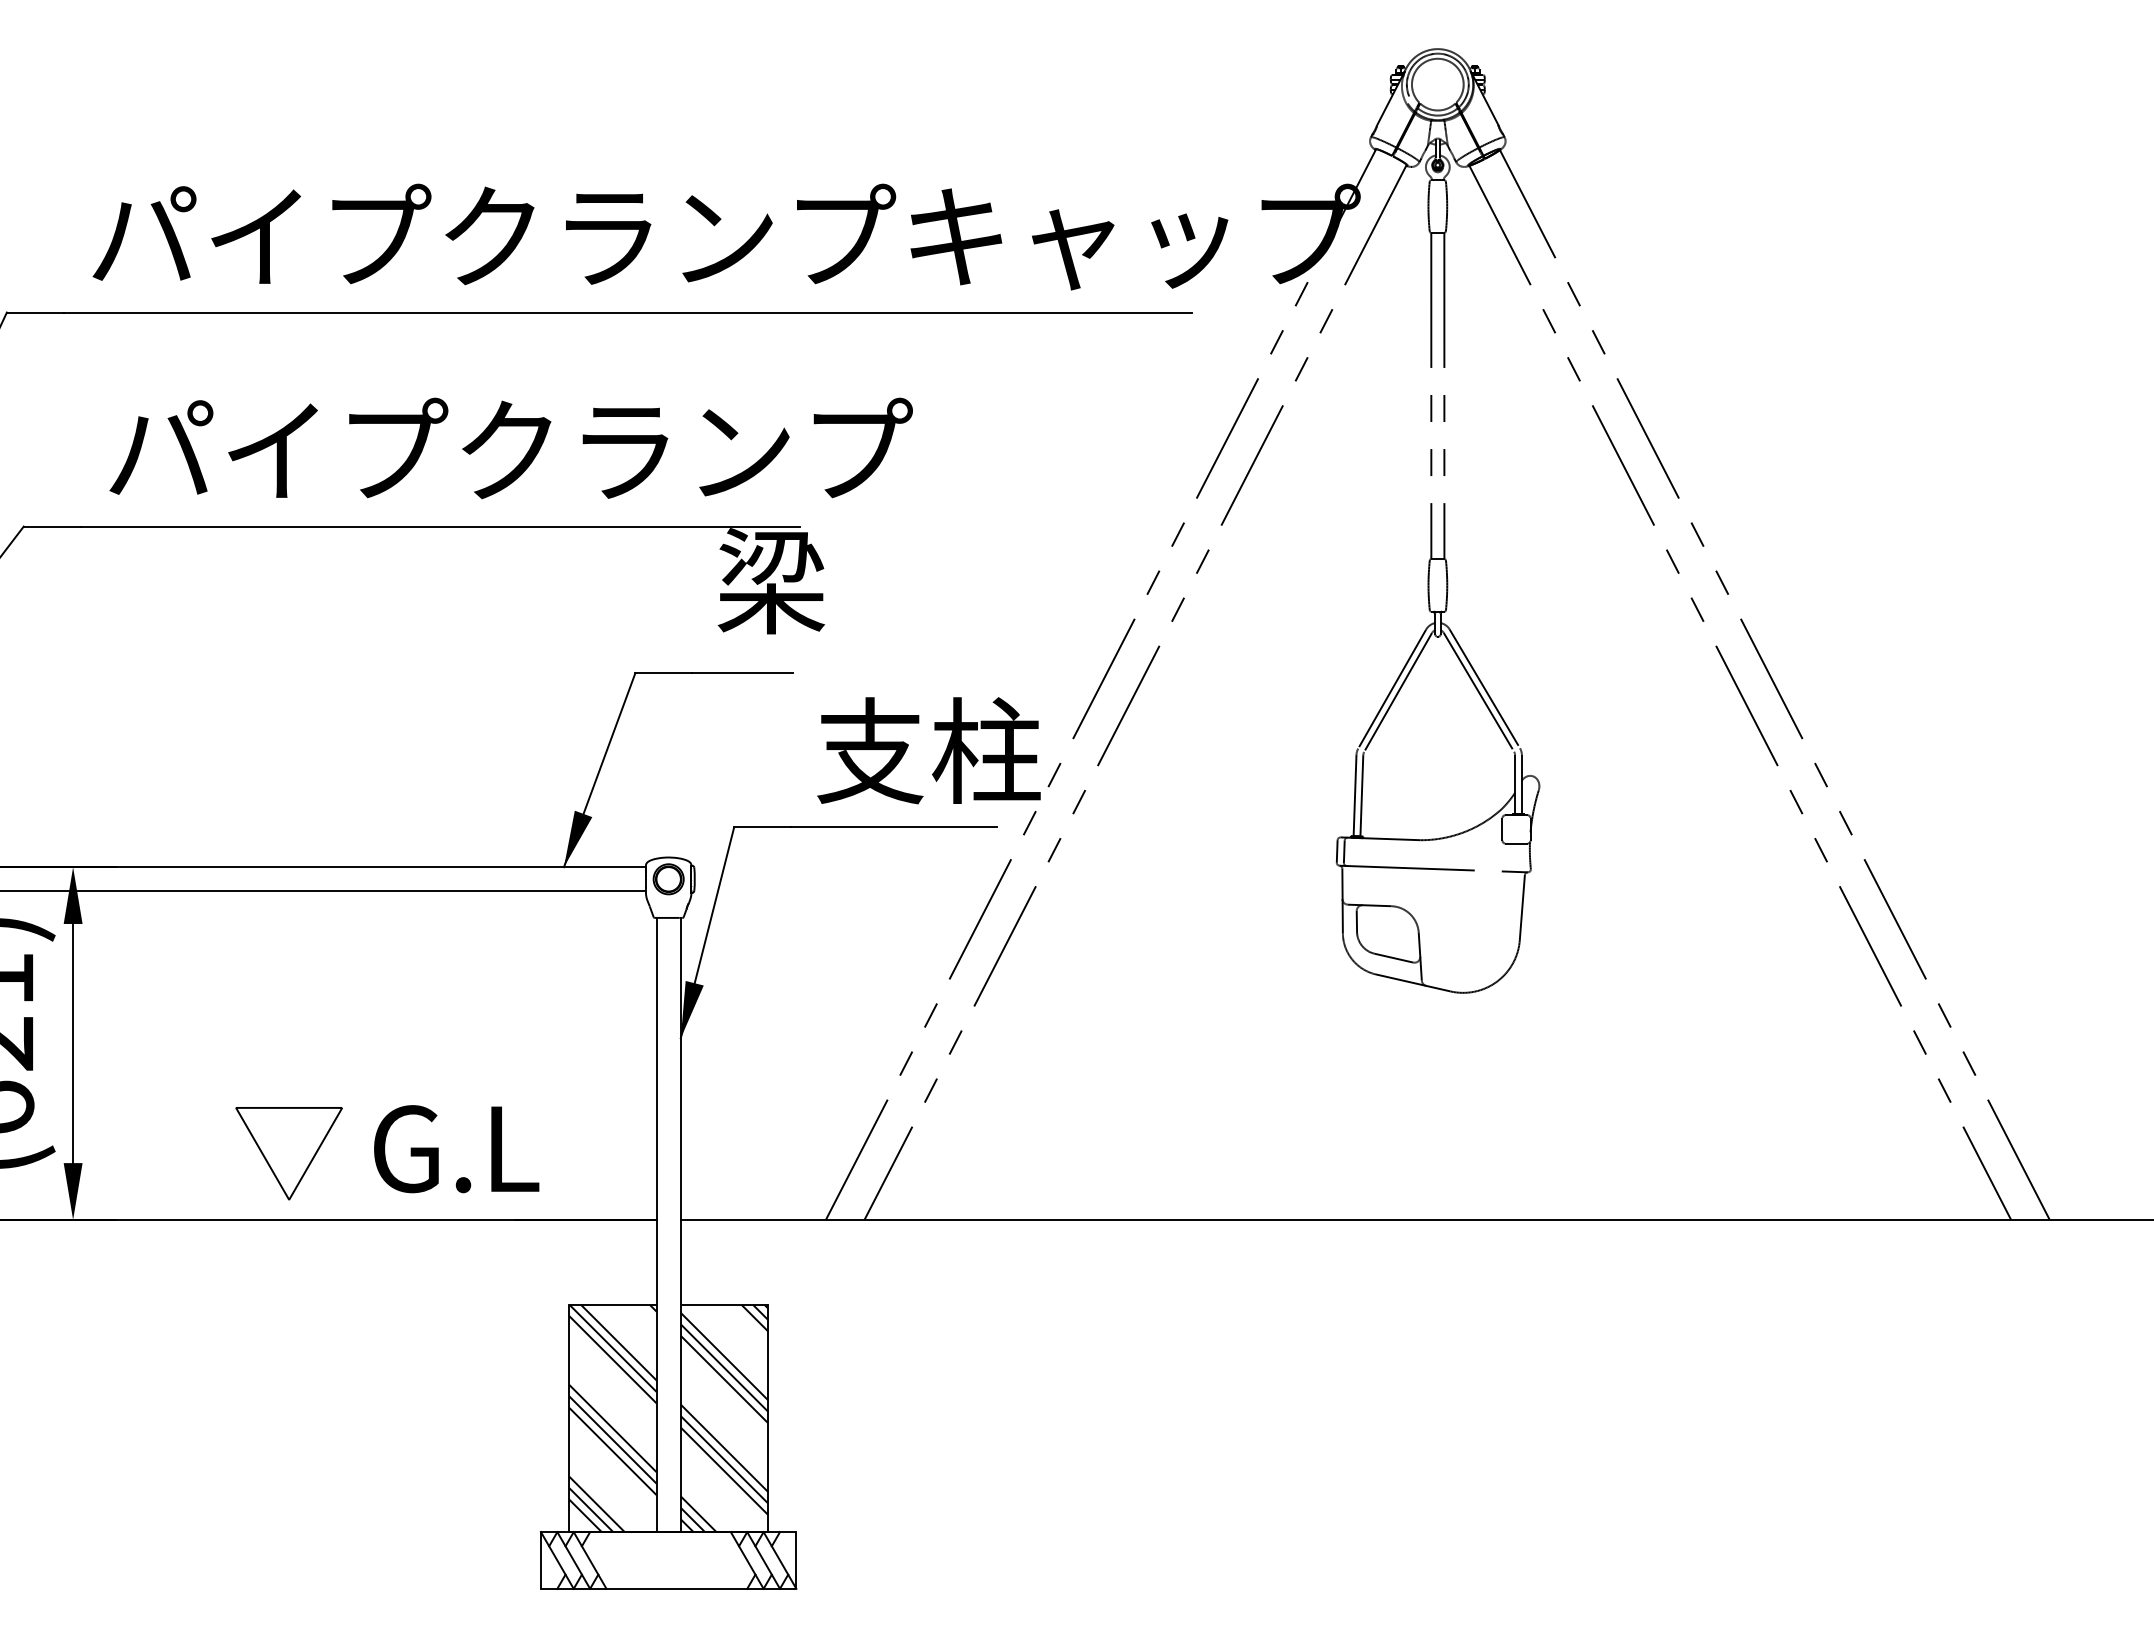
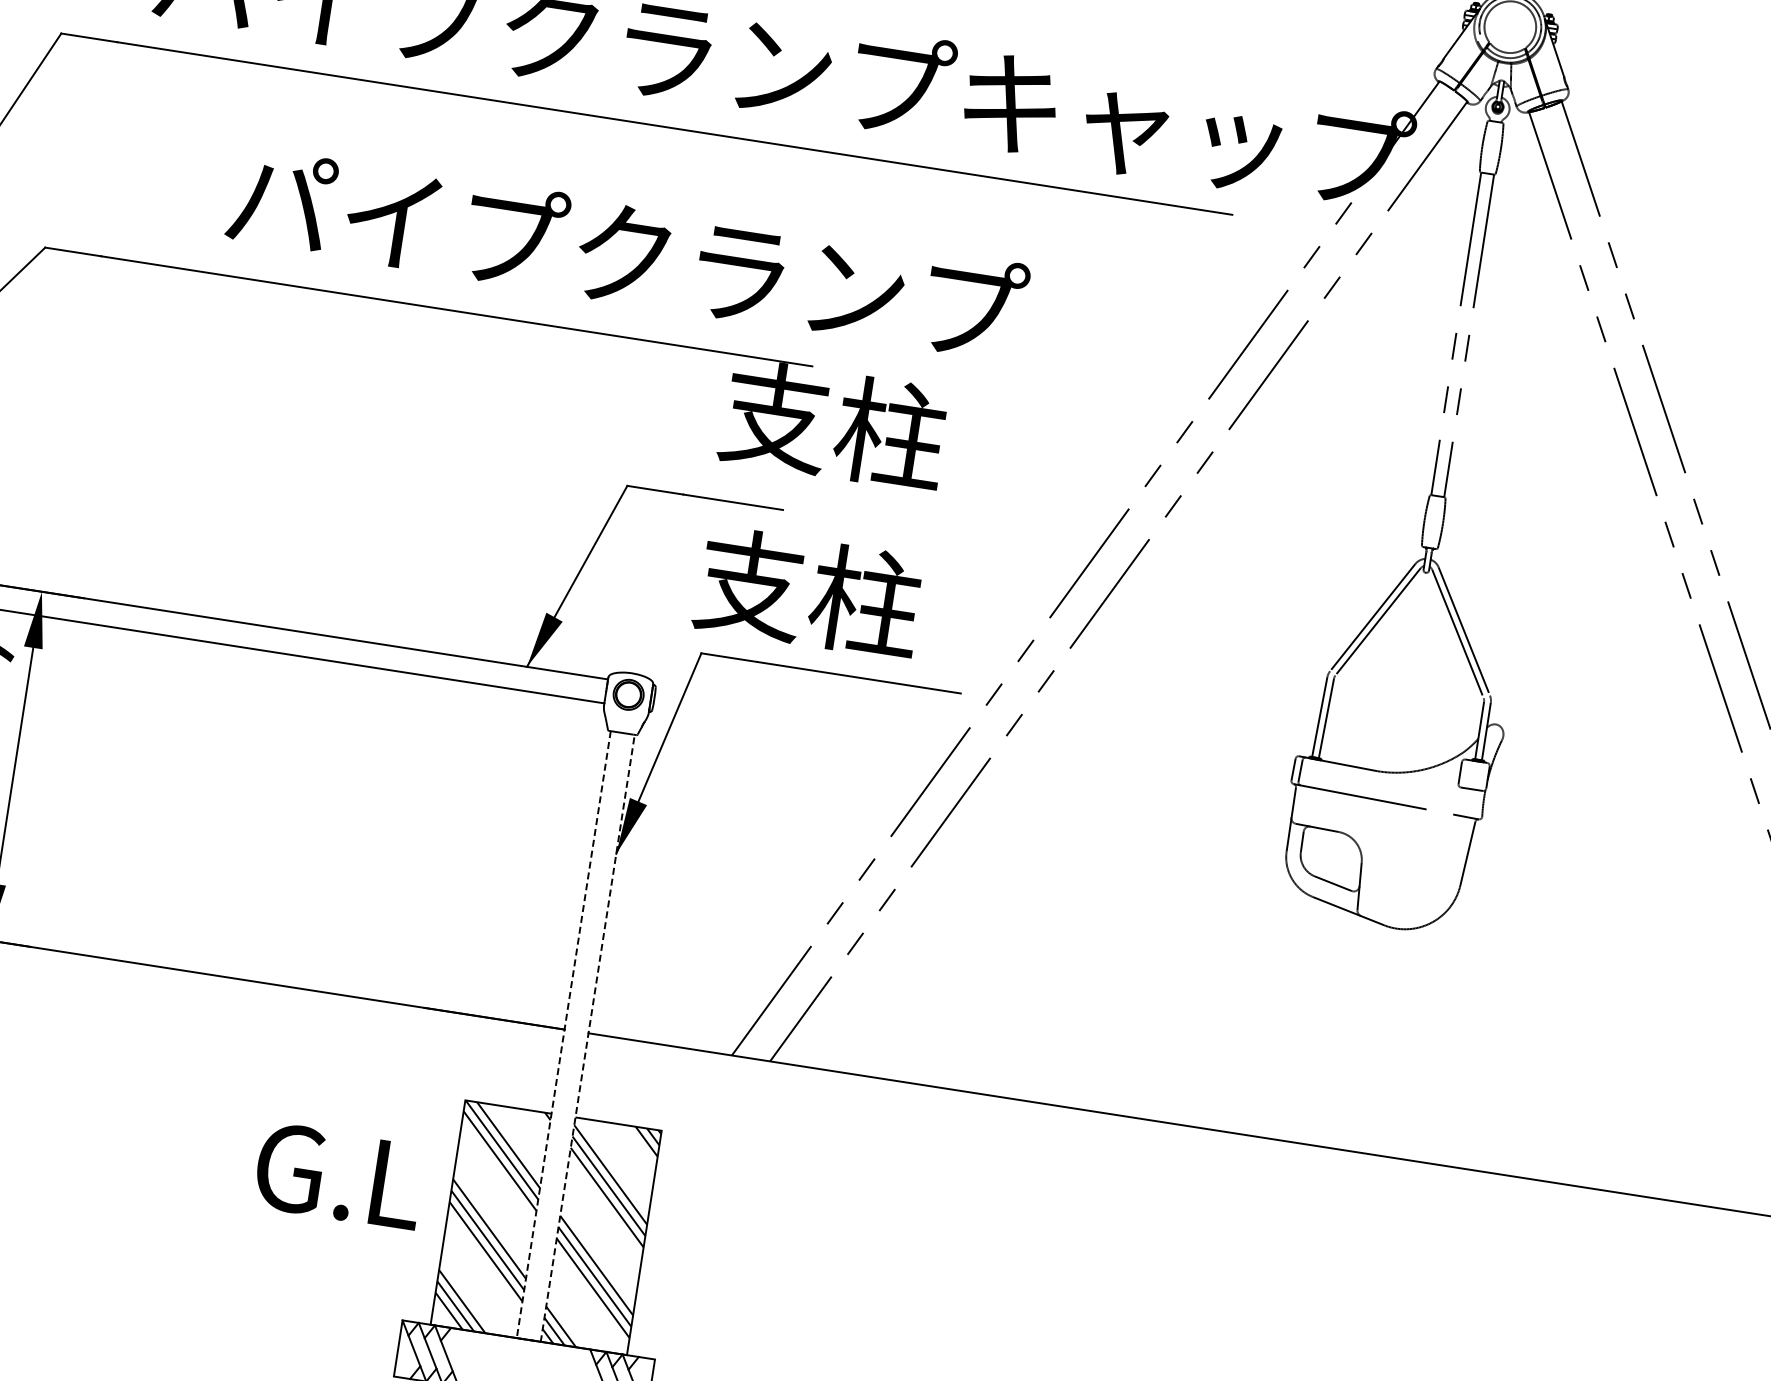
text: (510, 448) -> (626, 253), moved
text: (829, 580) -> (833, 424), 梁 -> 支柱
text: (928, 750) -> (808, 592), moved
text: (456, 1149) -> (339, 1176), moved
part: (288, 1153) -> (211, 907), removed
line: (669, 1532) -> (529, 1340), solid -> dashed

